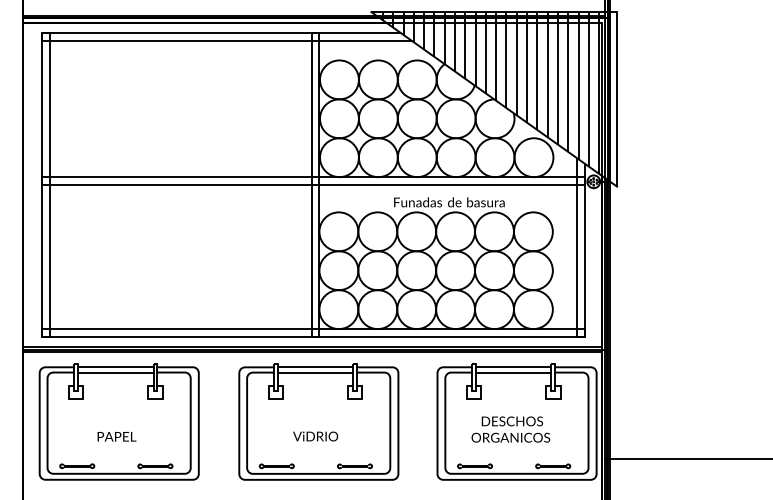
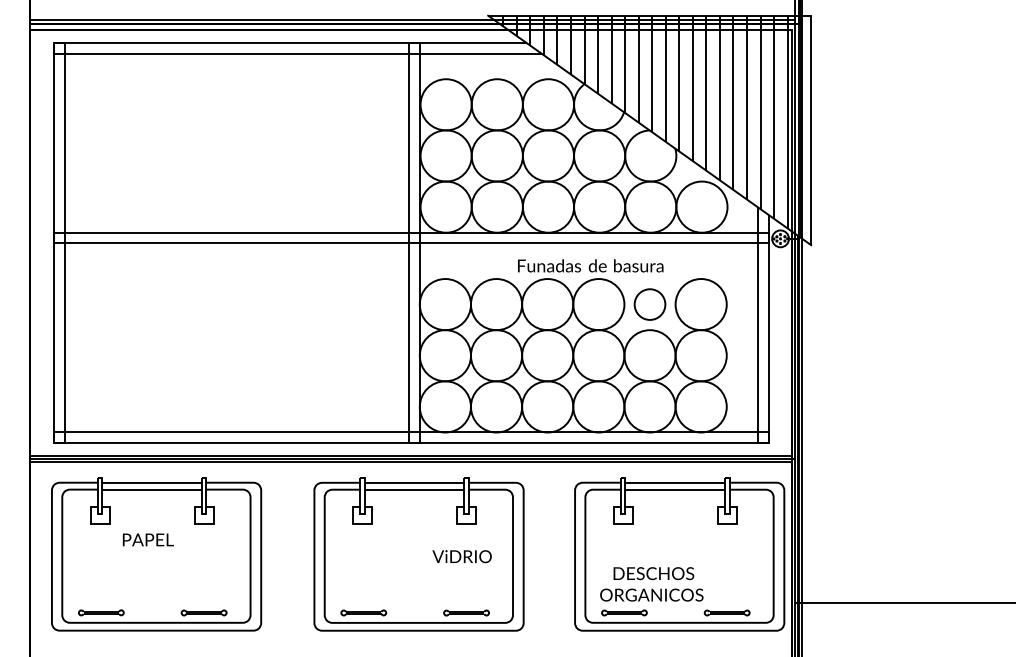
circle: (494, 231) -> (650, 304), size x0.6
text: (510, 429) -> (651, 584), moved
text: (116, 436) -> (147, 539), moved
text: (315, 436) -> (461, 556), moved

